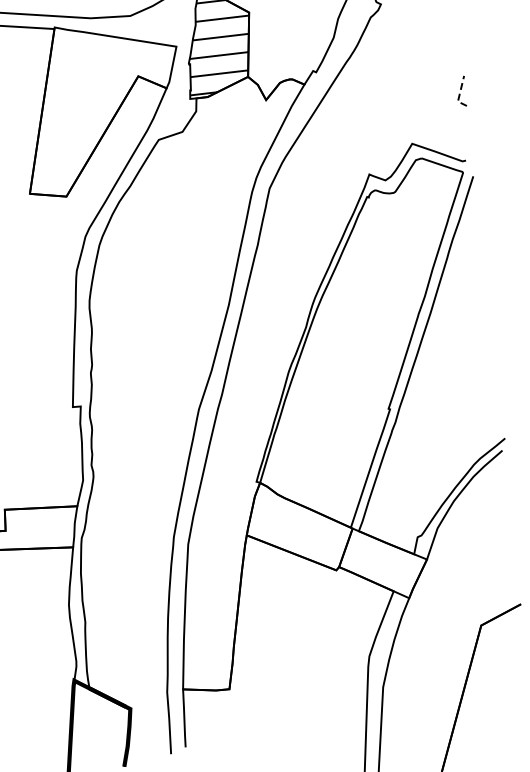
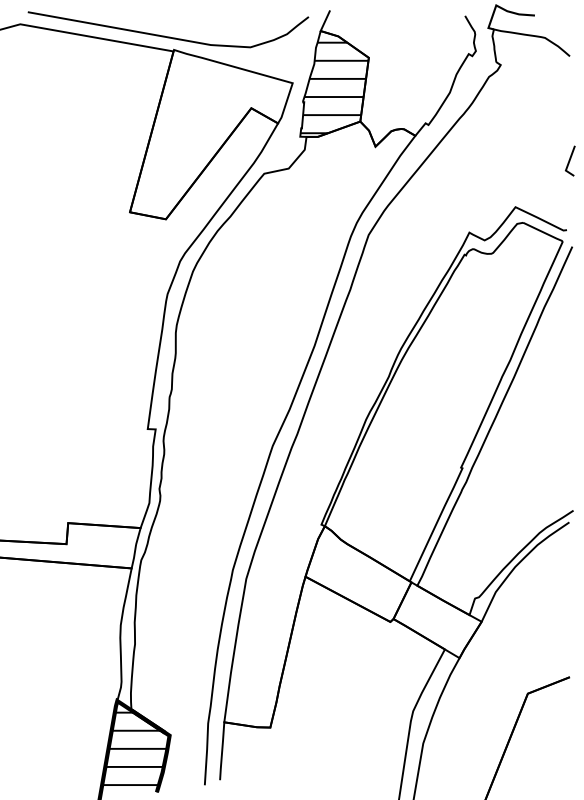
line: (459, 94) -> (568, 163), dashed -> solid
hatch: (96, 725) -> (134, 748), added

